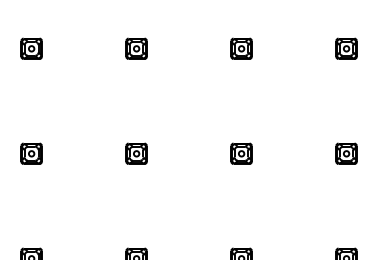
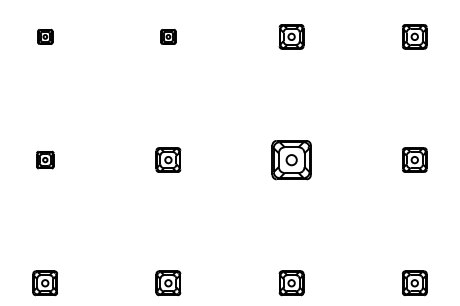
part: (31, 48) -> (45, 36), size x0.6
part: (136, 48) -> (168, 36), size x0.6
part: (31, 153) -> (45, 159), size x0.7
part: (241, 153) -> (291, 159), size x1.6

